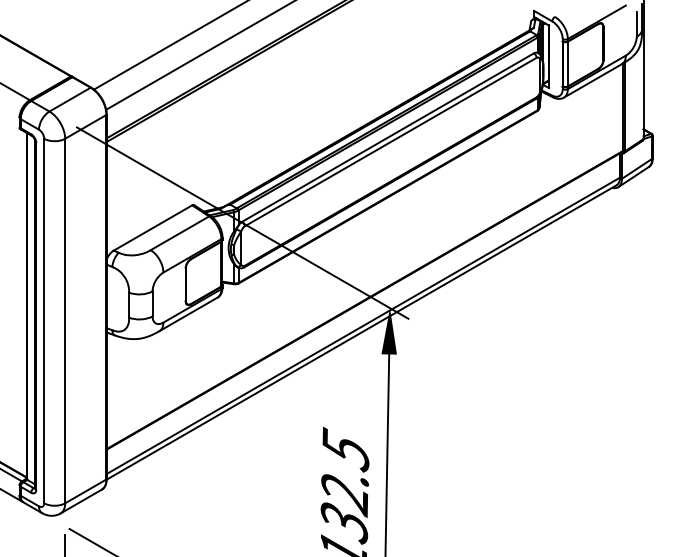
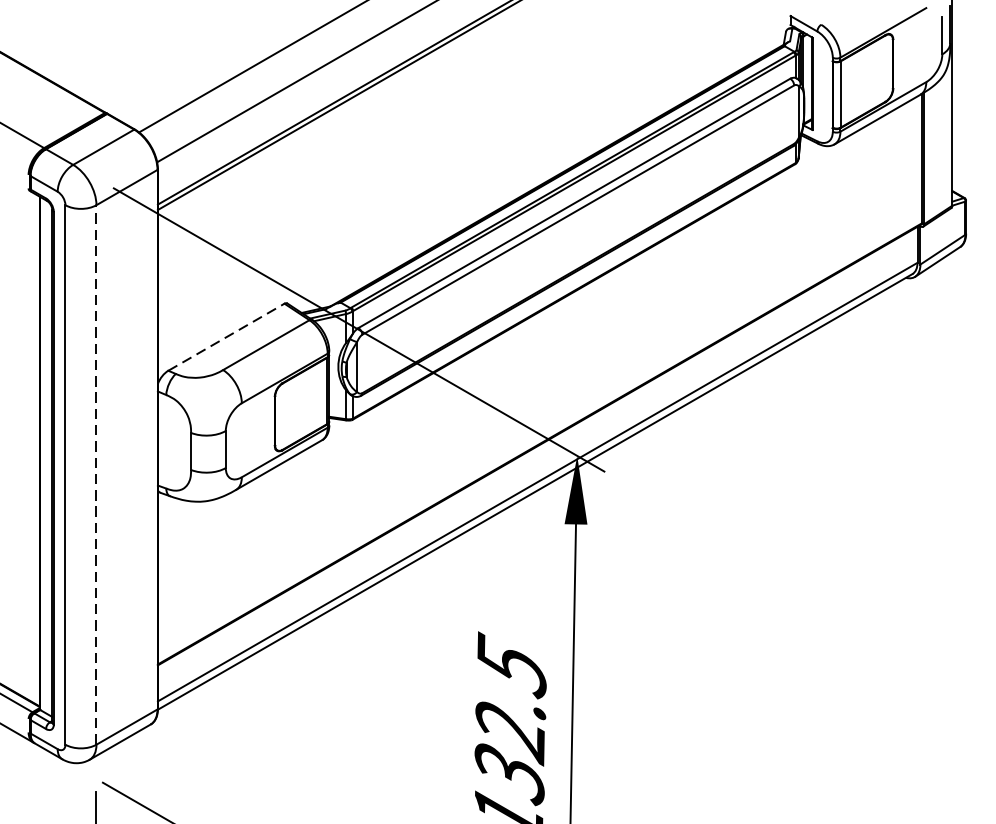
line: (153, 227) -> (227, 336), solid -> dashed
line: (65, 320) -> (96, 474), solid -> dashed

